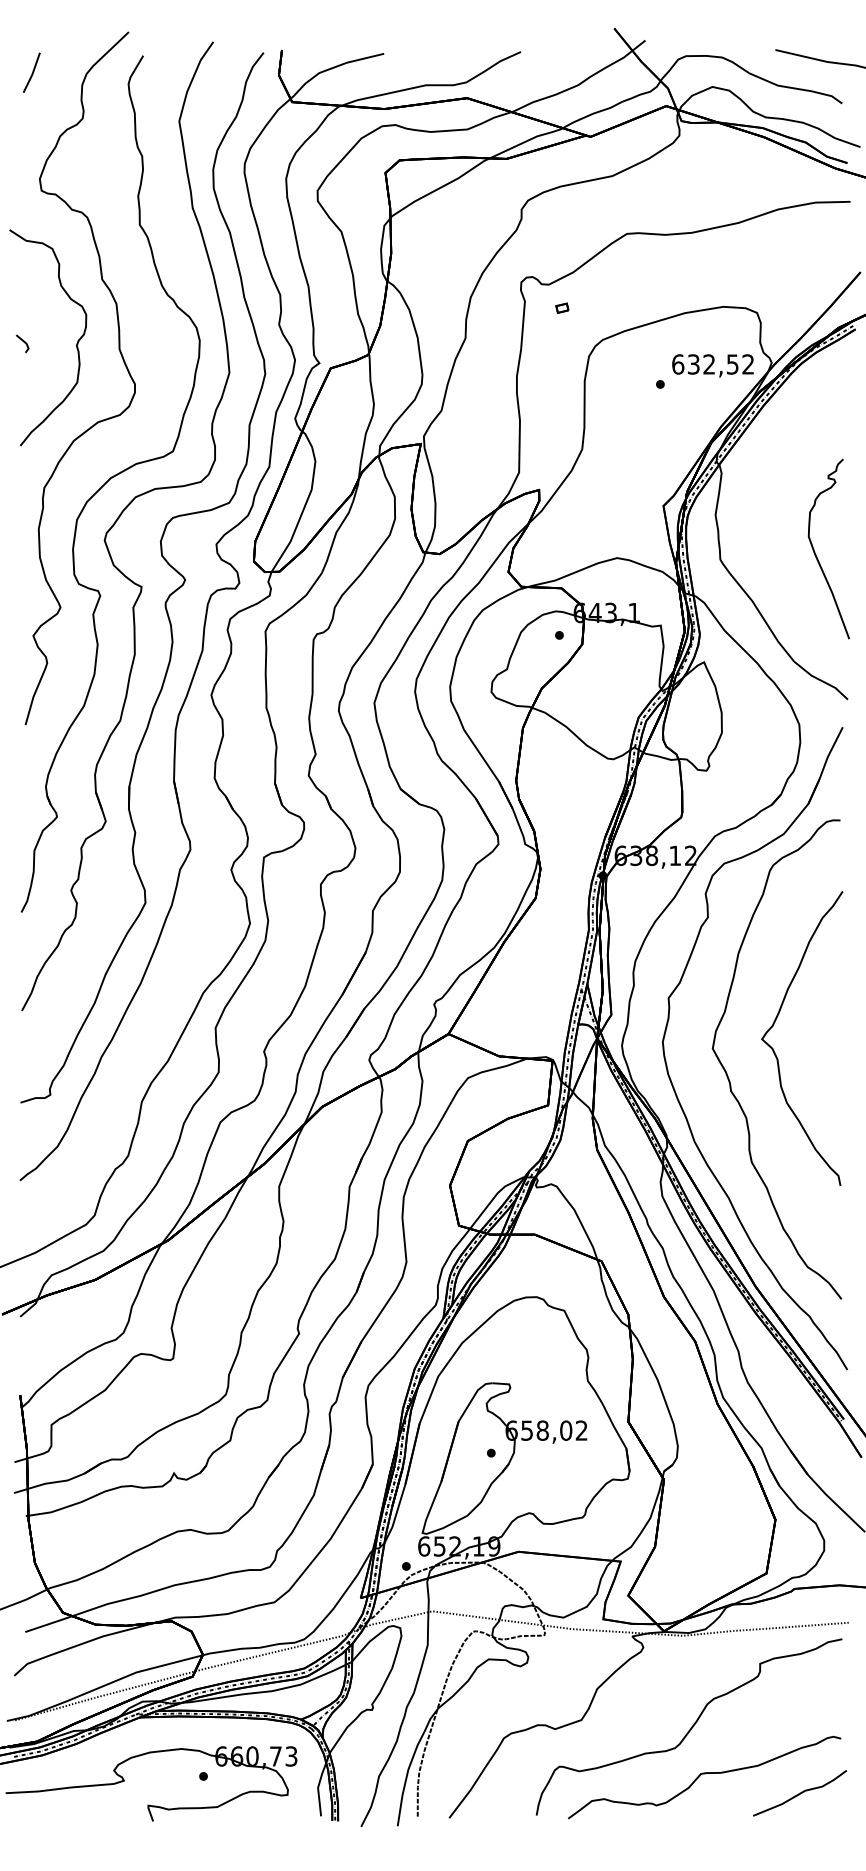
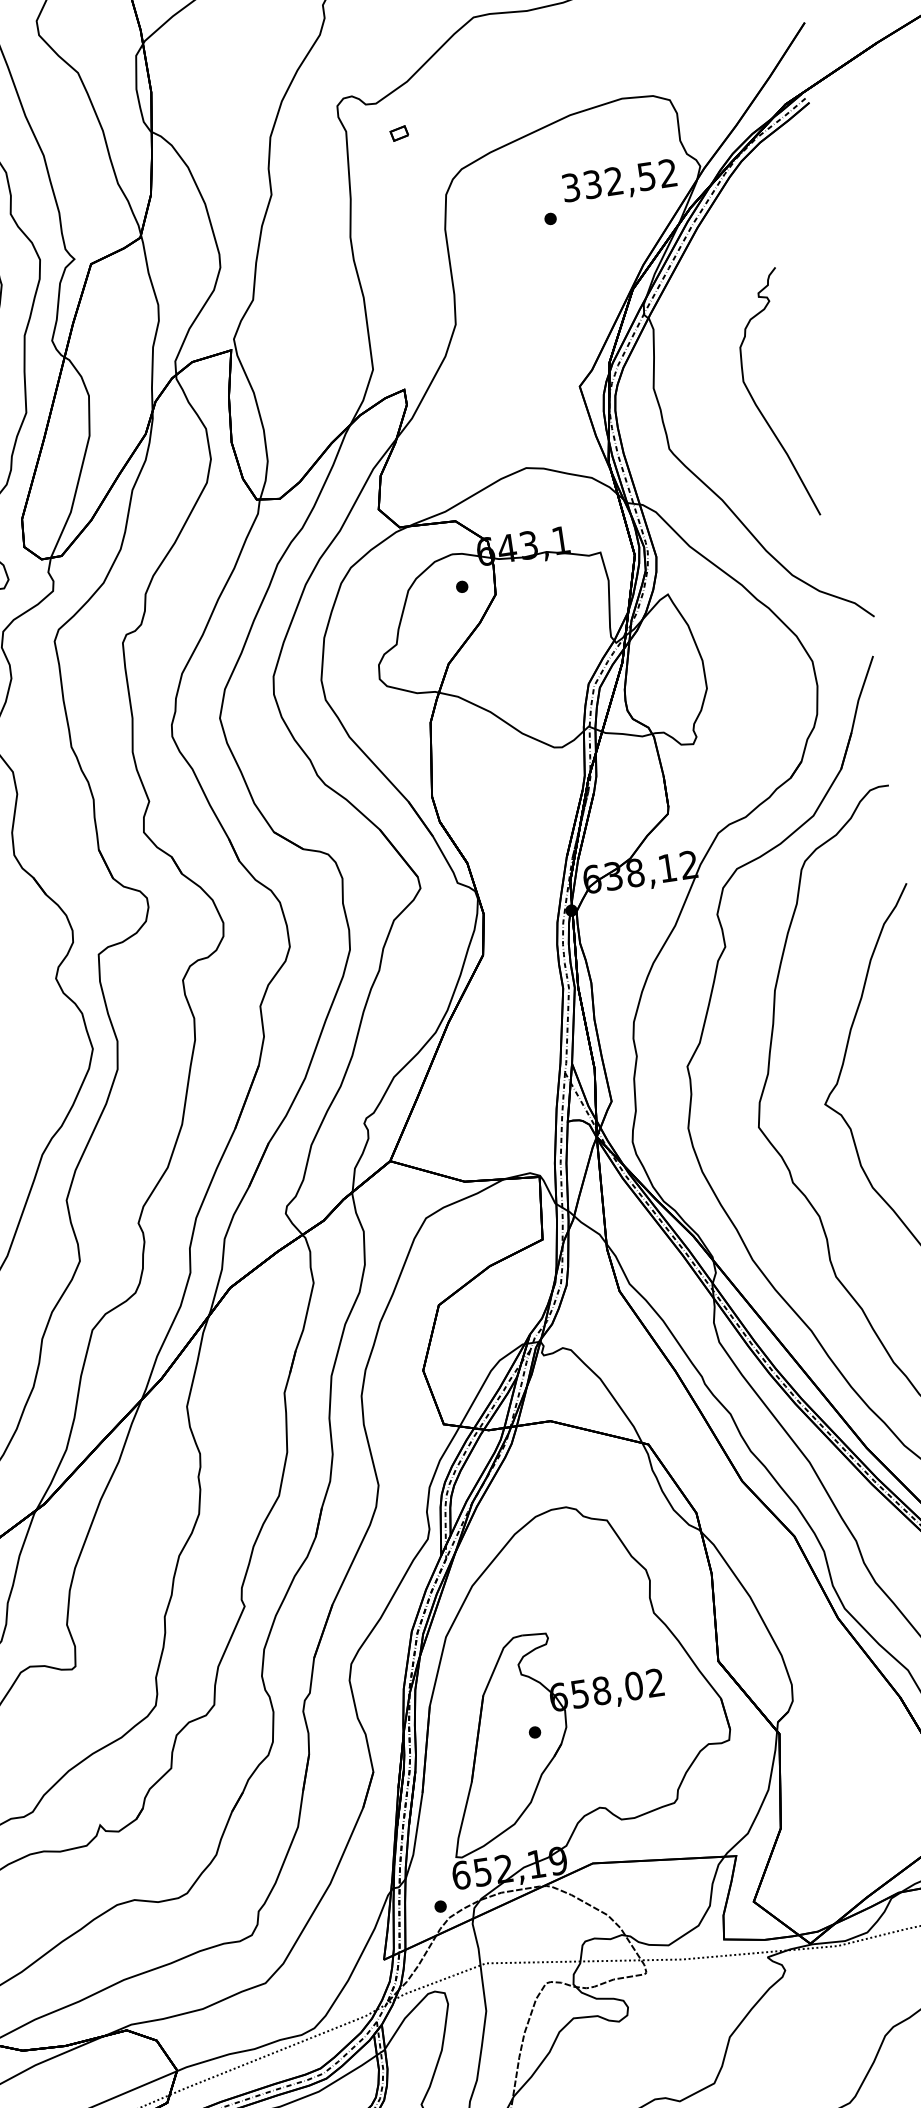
text: (678, 364) -> (571, 187), 632,52 -> 332,52
curve: (815, 551) -> (755, 400), moved

